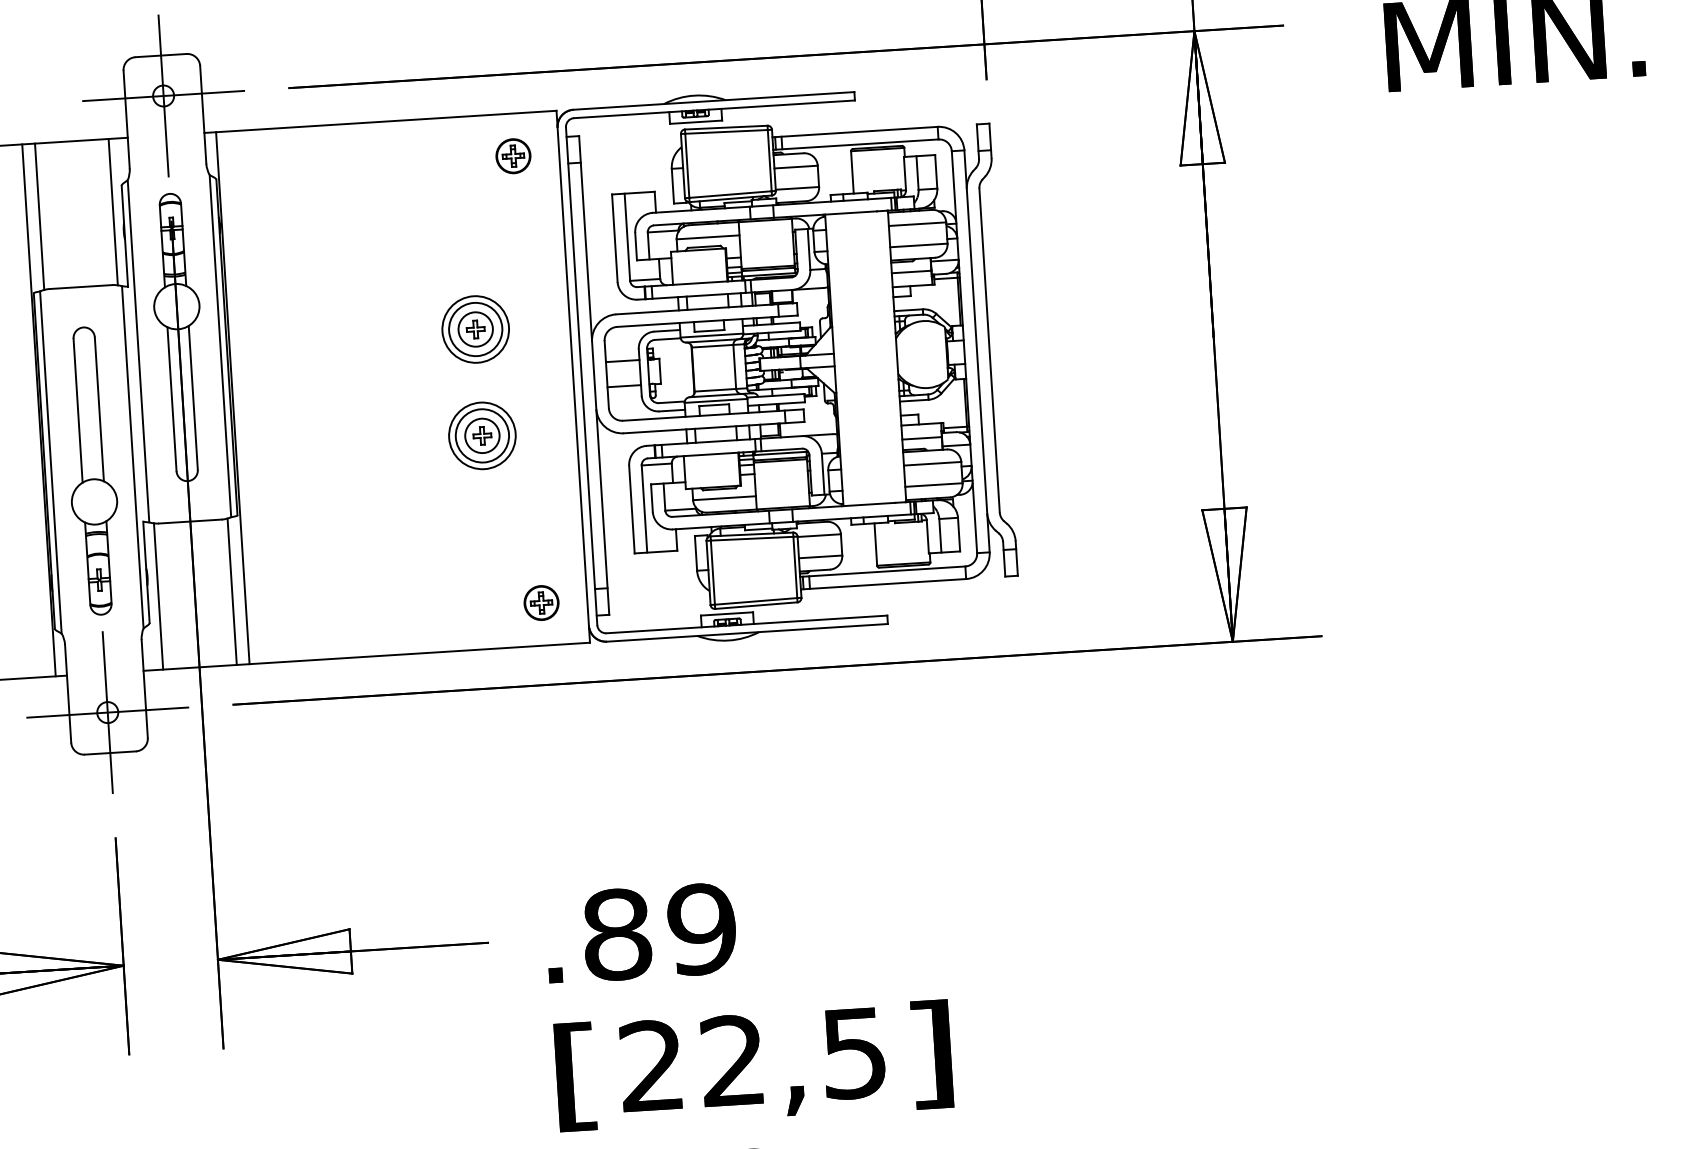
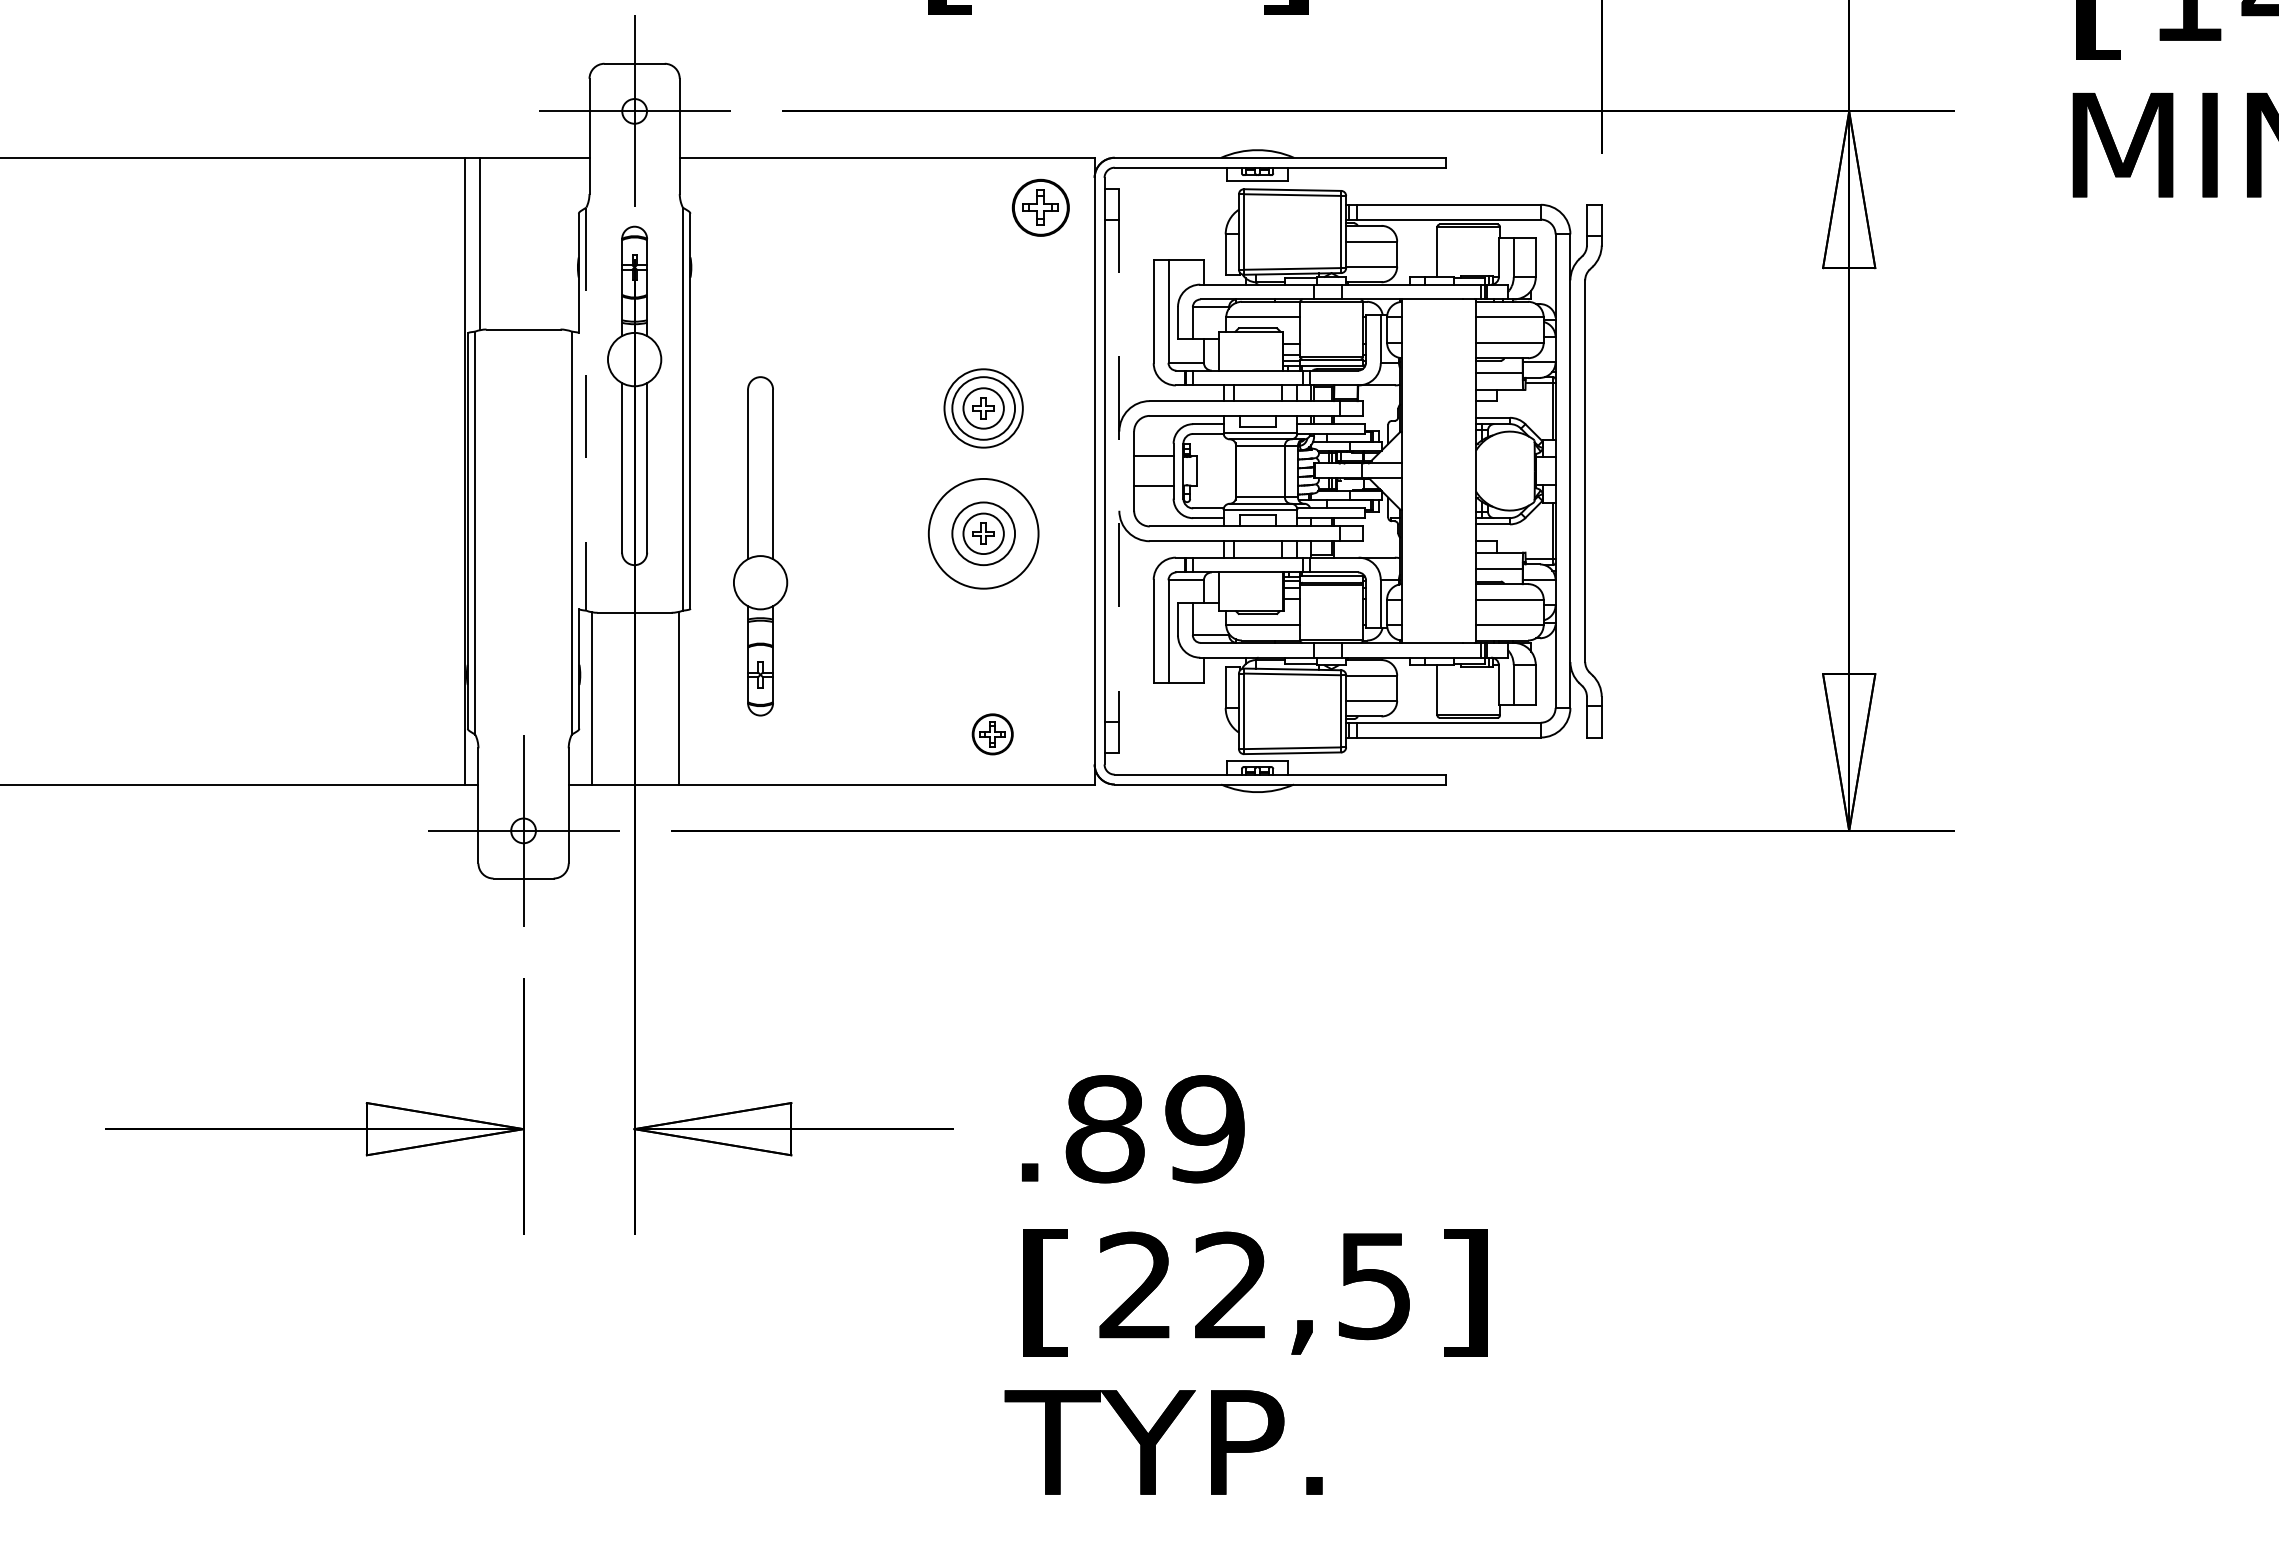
part: (513, 155) -> (1040, 207), size x1.4
line: (112, 211) -> (566, 243), removed
line: (138, 351) -> (586, 409), solid -> dashed
line: (594, 375) -> (1119, 471), solid -> dashed
line: (232, 397) -> (693, 470), removed
circle: (482, 435) -> (983, 533), size x1.4
part: (92, 471) -> (760, 546), moved
part: (541, 603) -> (992, 734), moved

